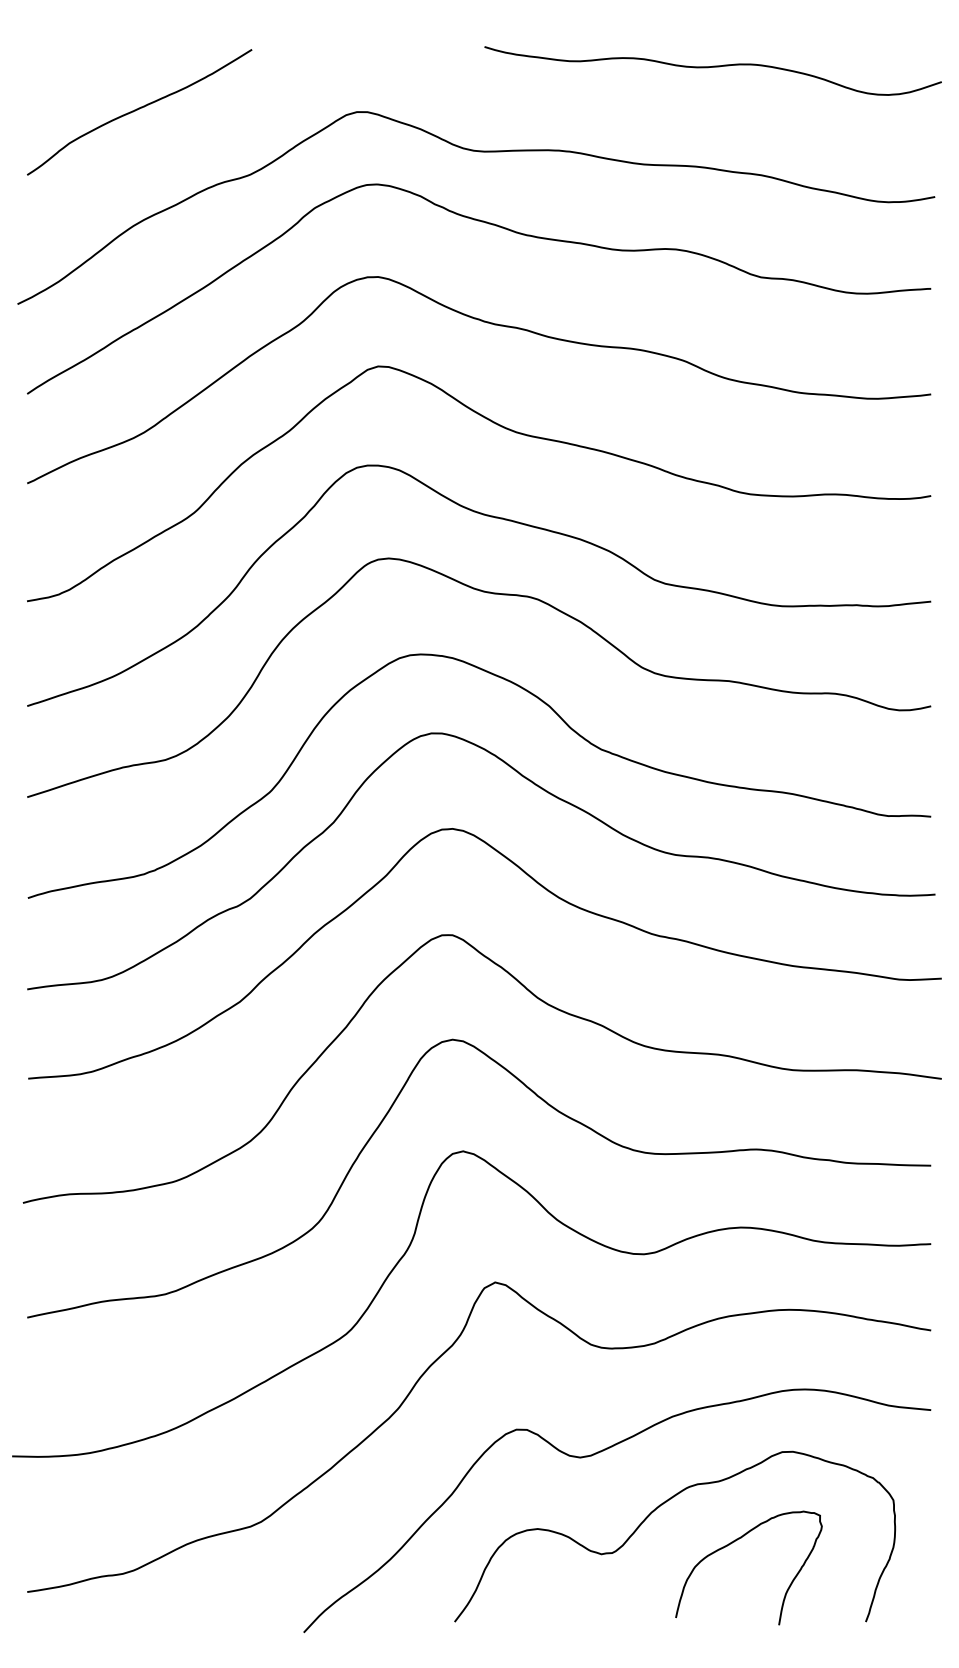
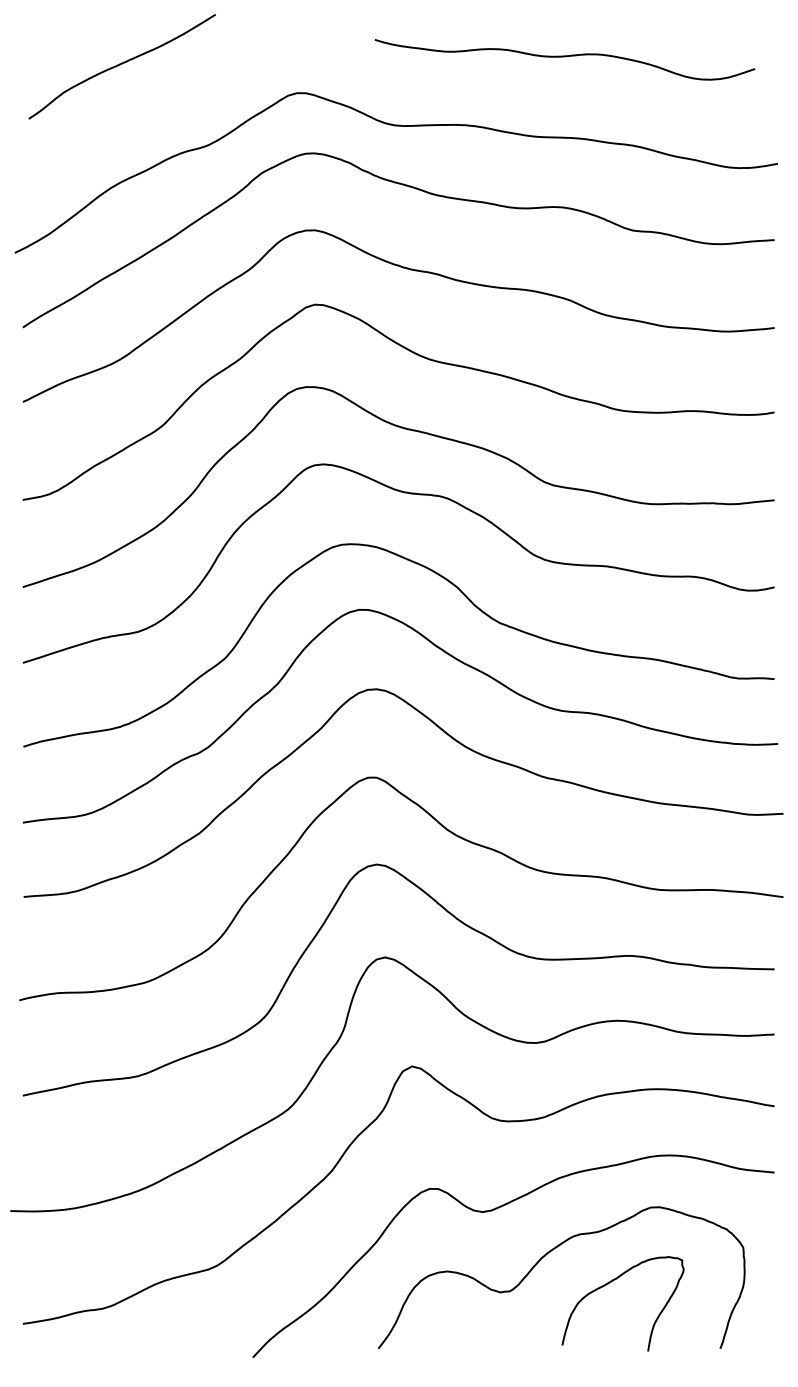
curve: (712, 67) -> (564, 56), moved
curve: (137, 110) -> (120, 65), moved

